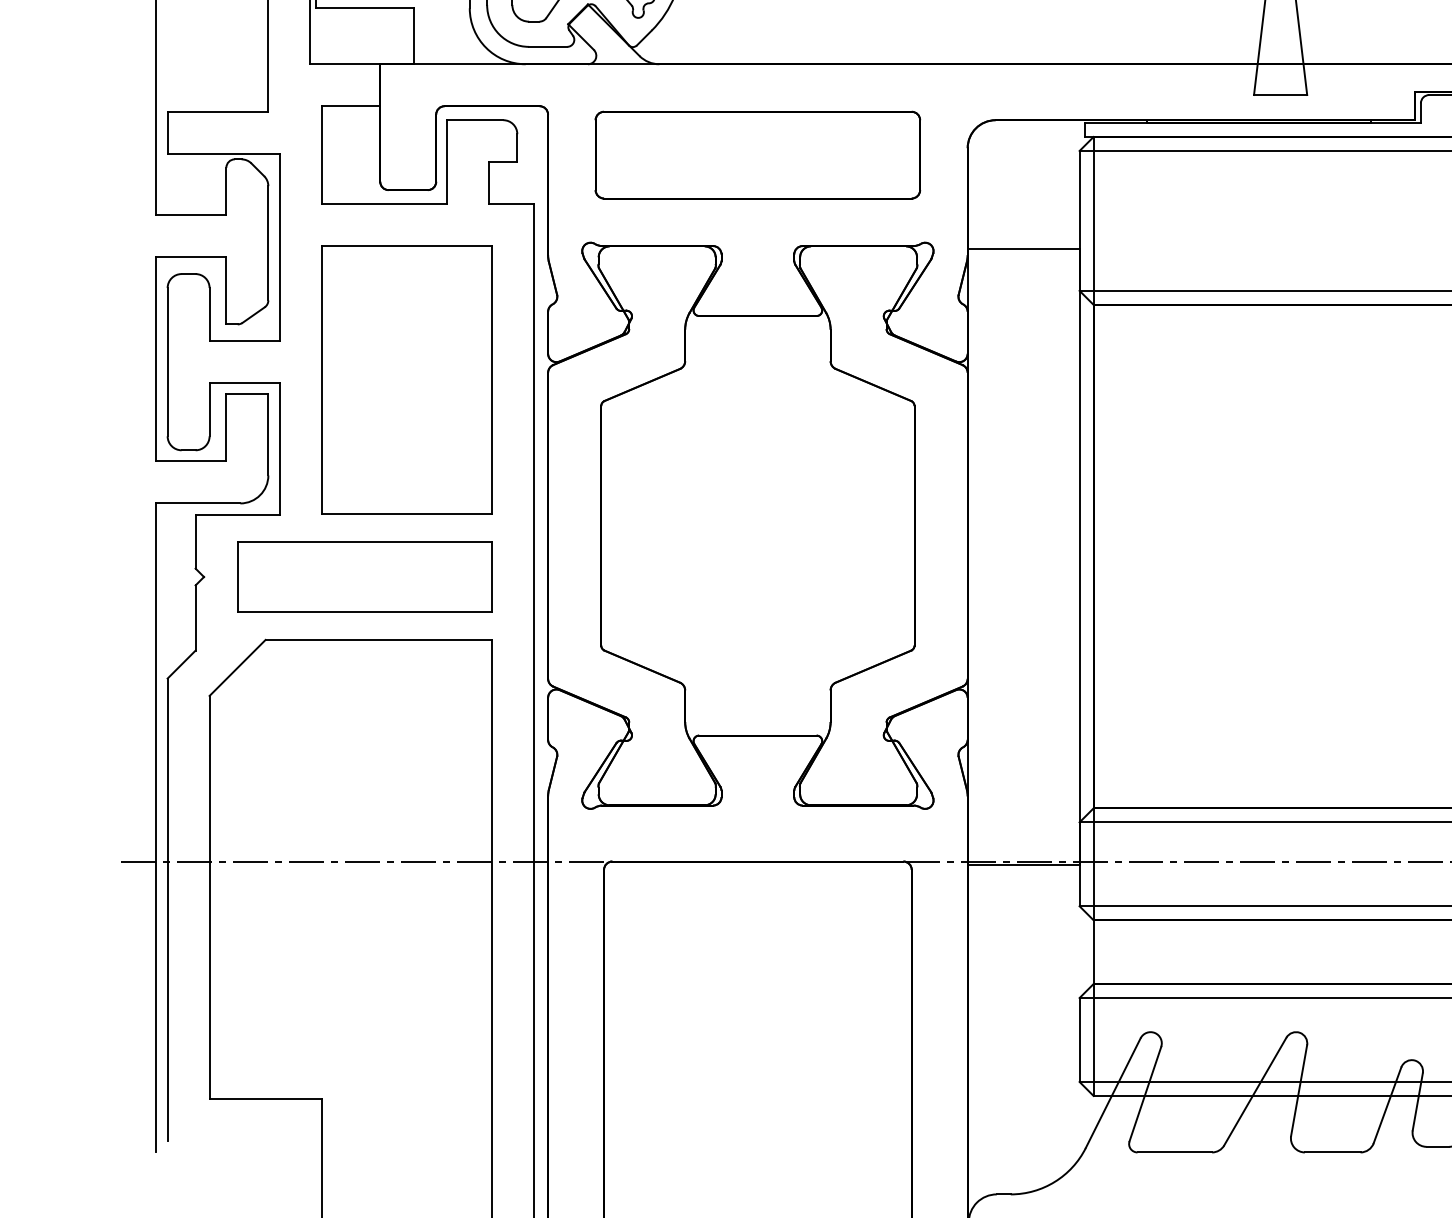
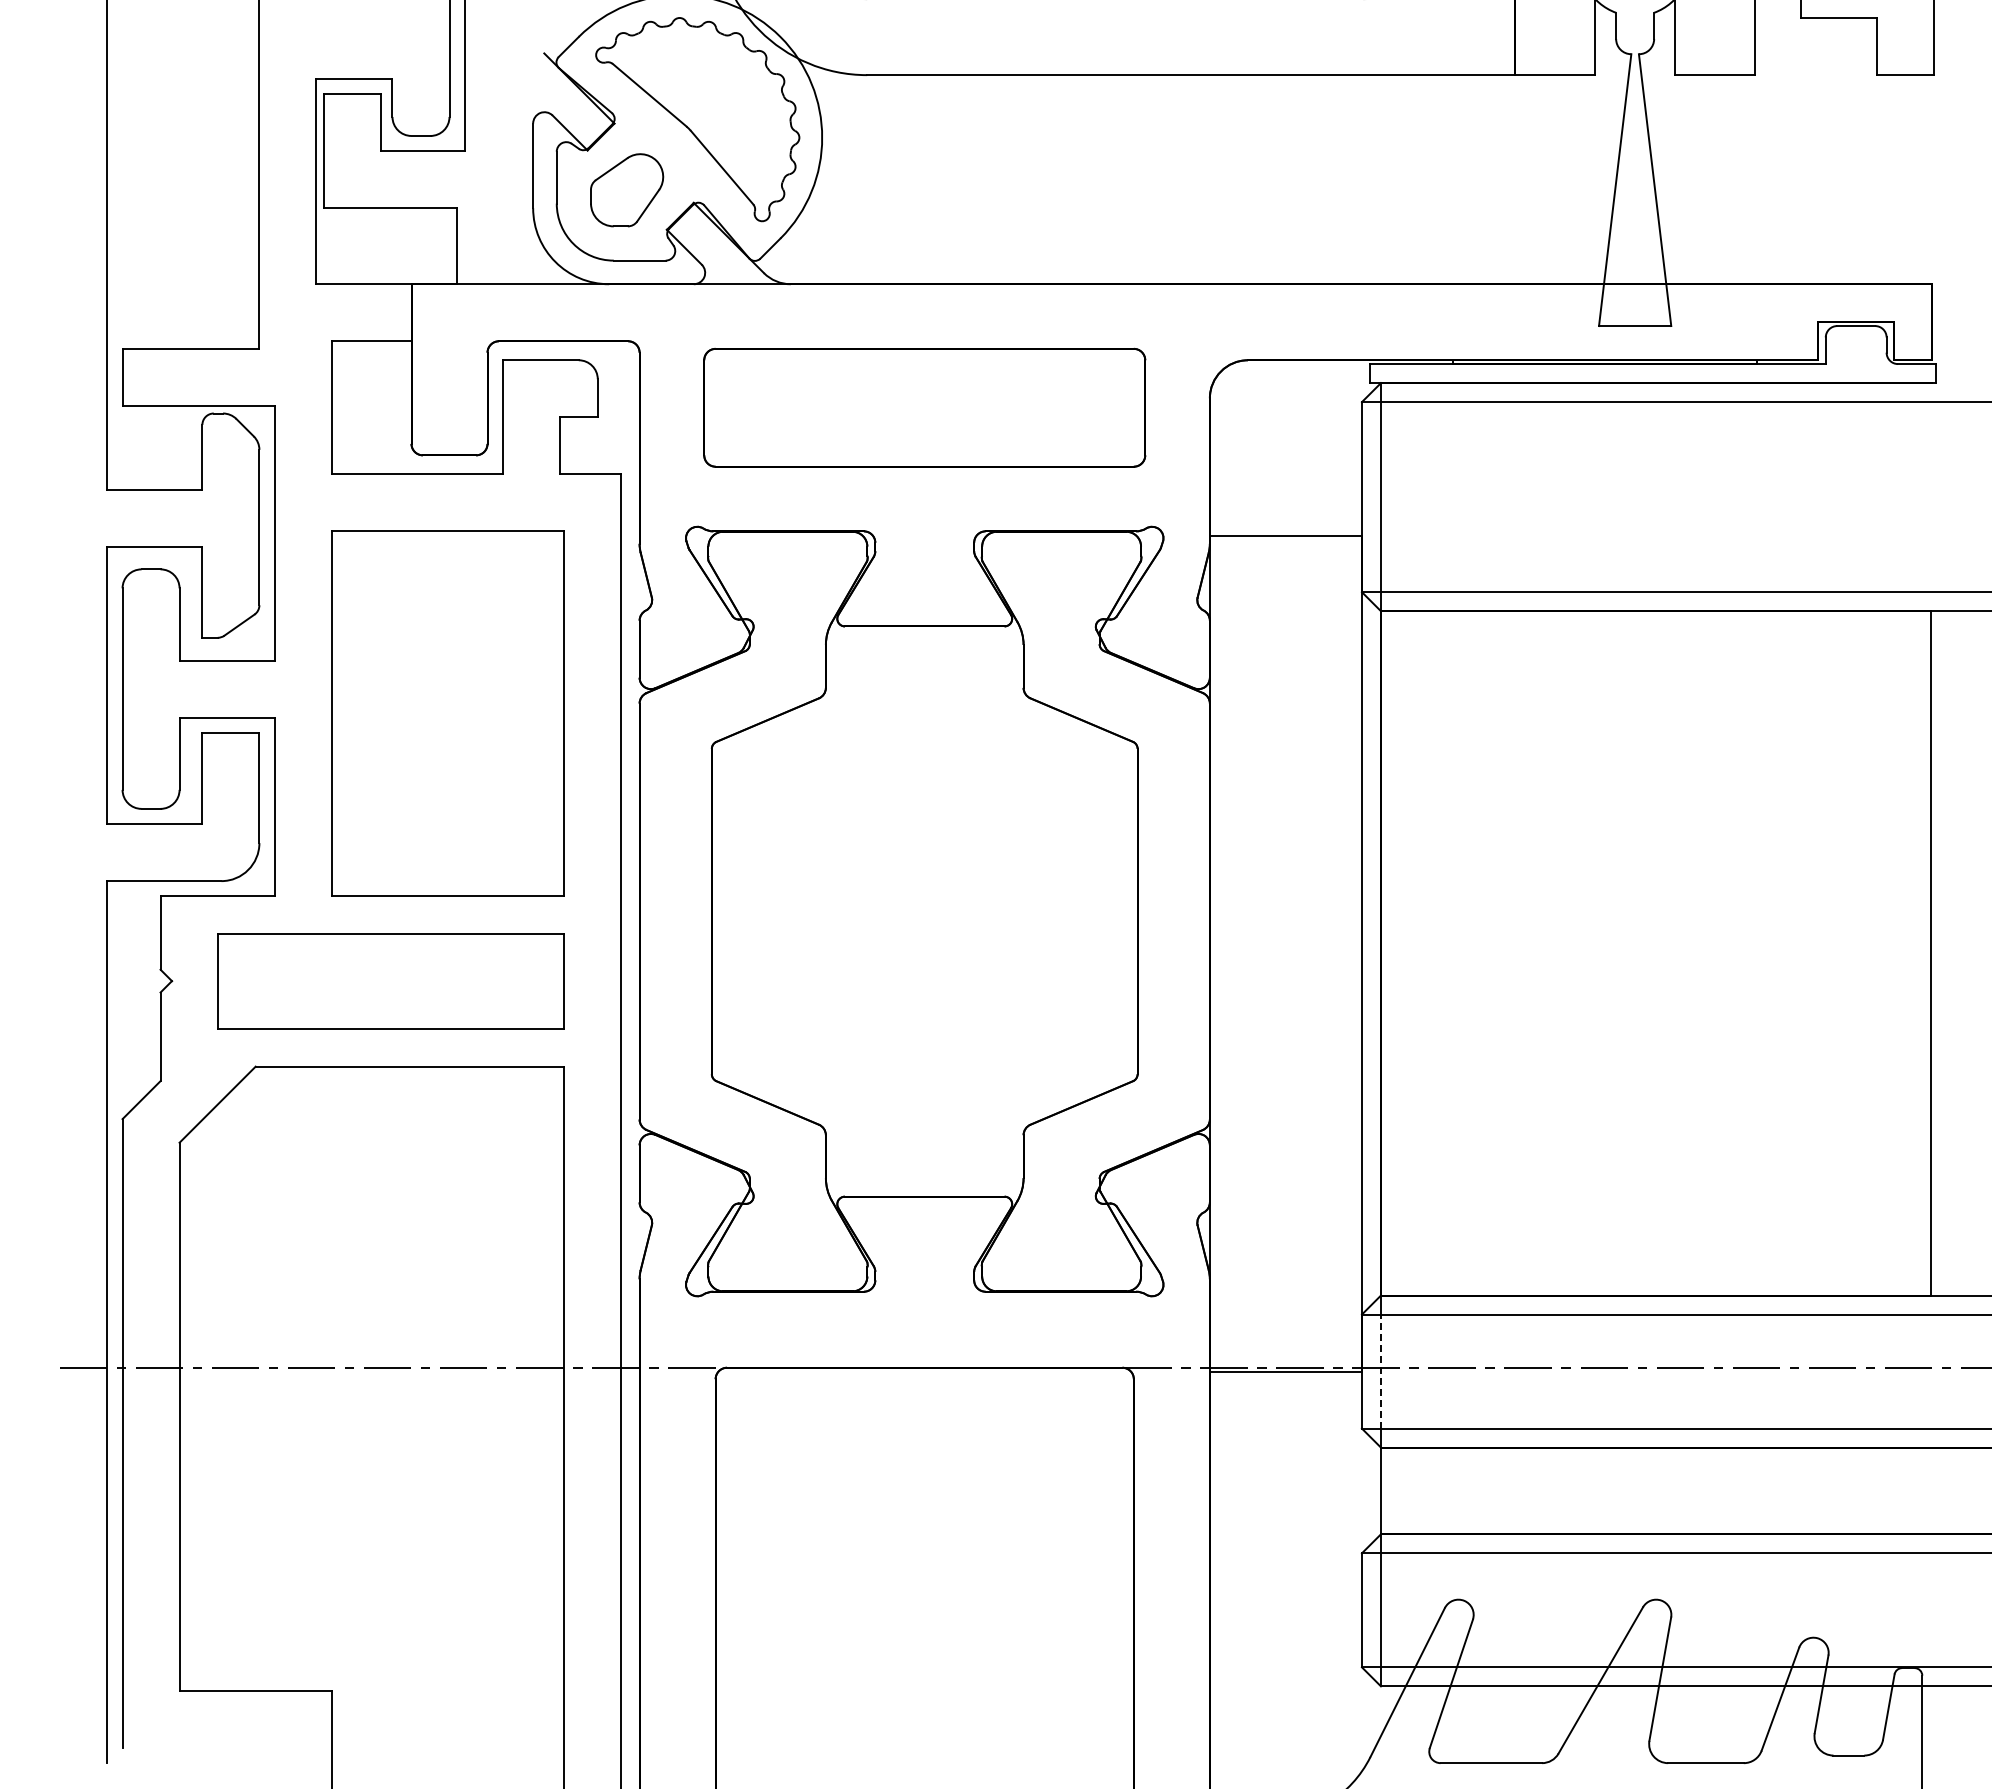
line: (1093, 864) -> (1380, 1371), solid -> dashed

